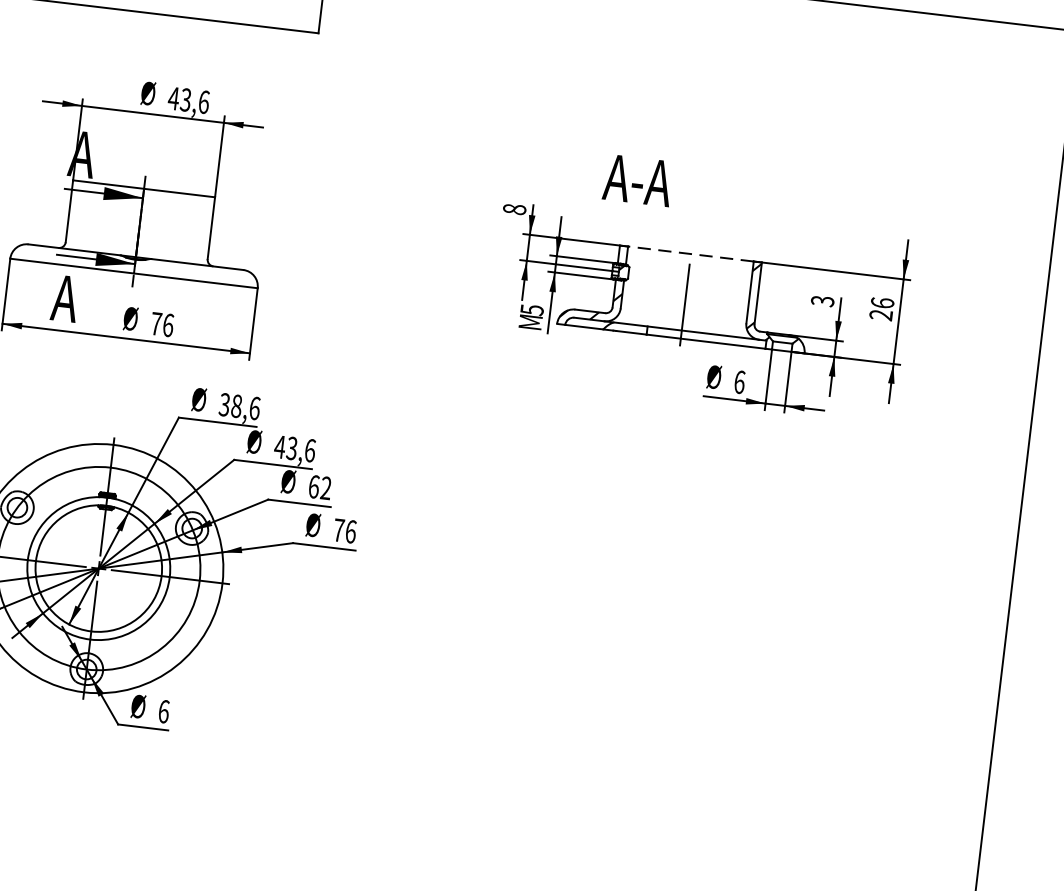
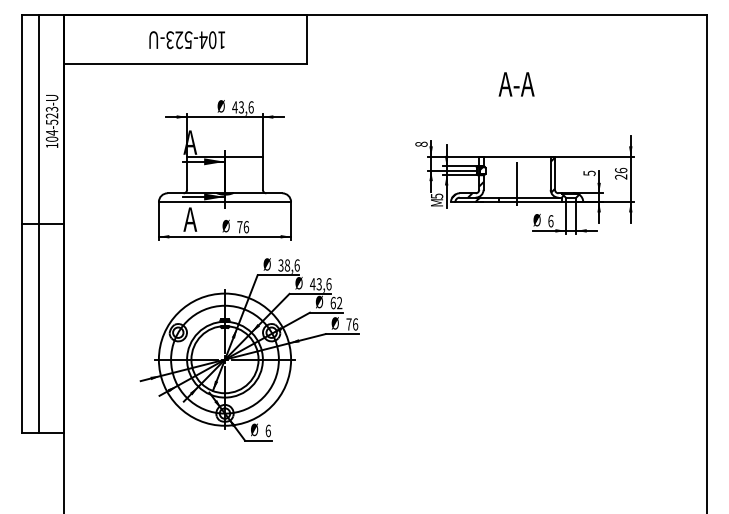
text: (637, 180) -> (516, 84), moved
line: (691, 253) -> (517, 156), dashed -> solid
text: (820, 299) -> (588, 172), 3 -> 5

